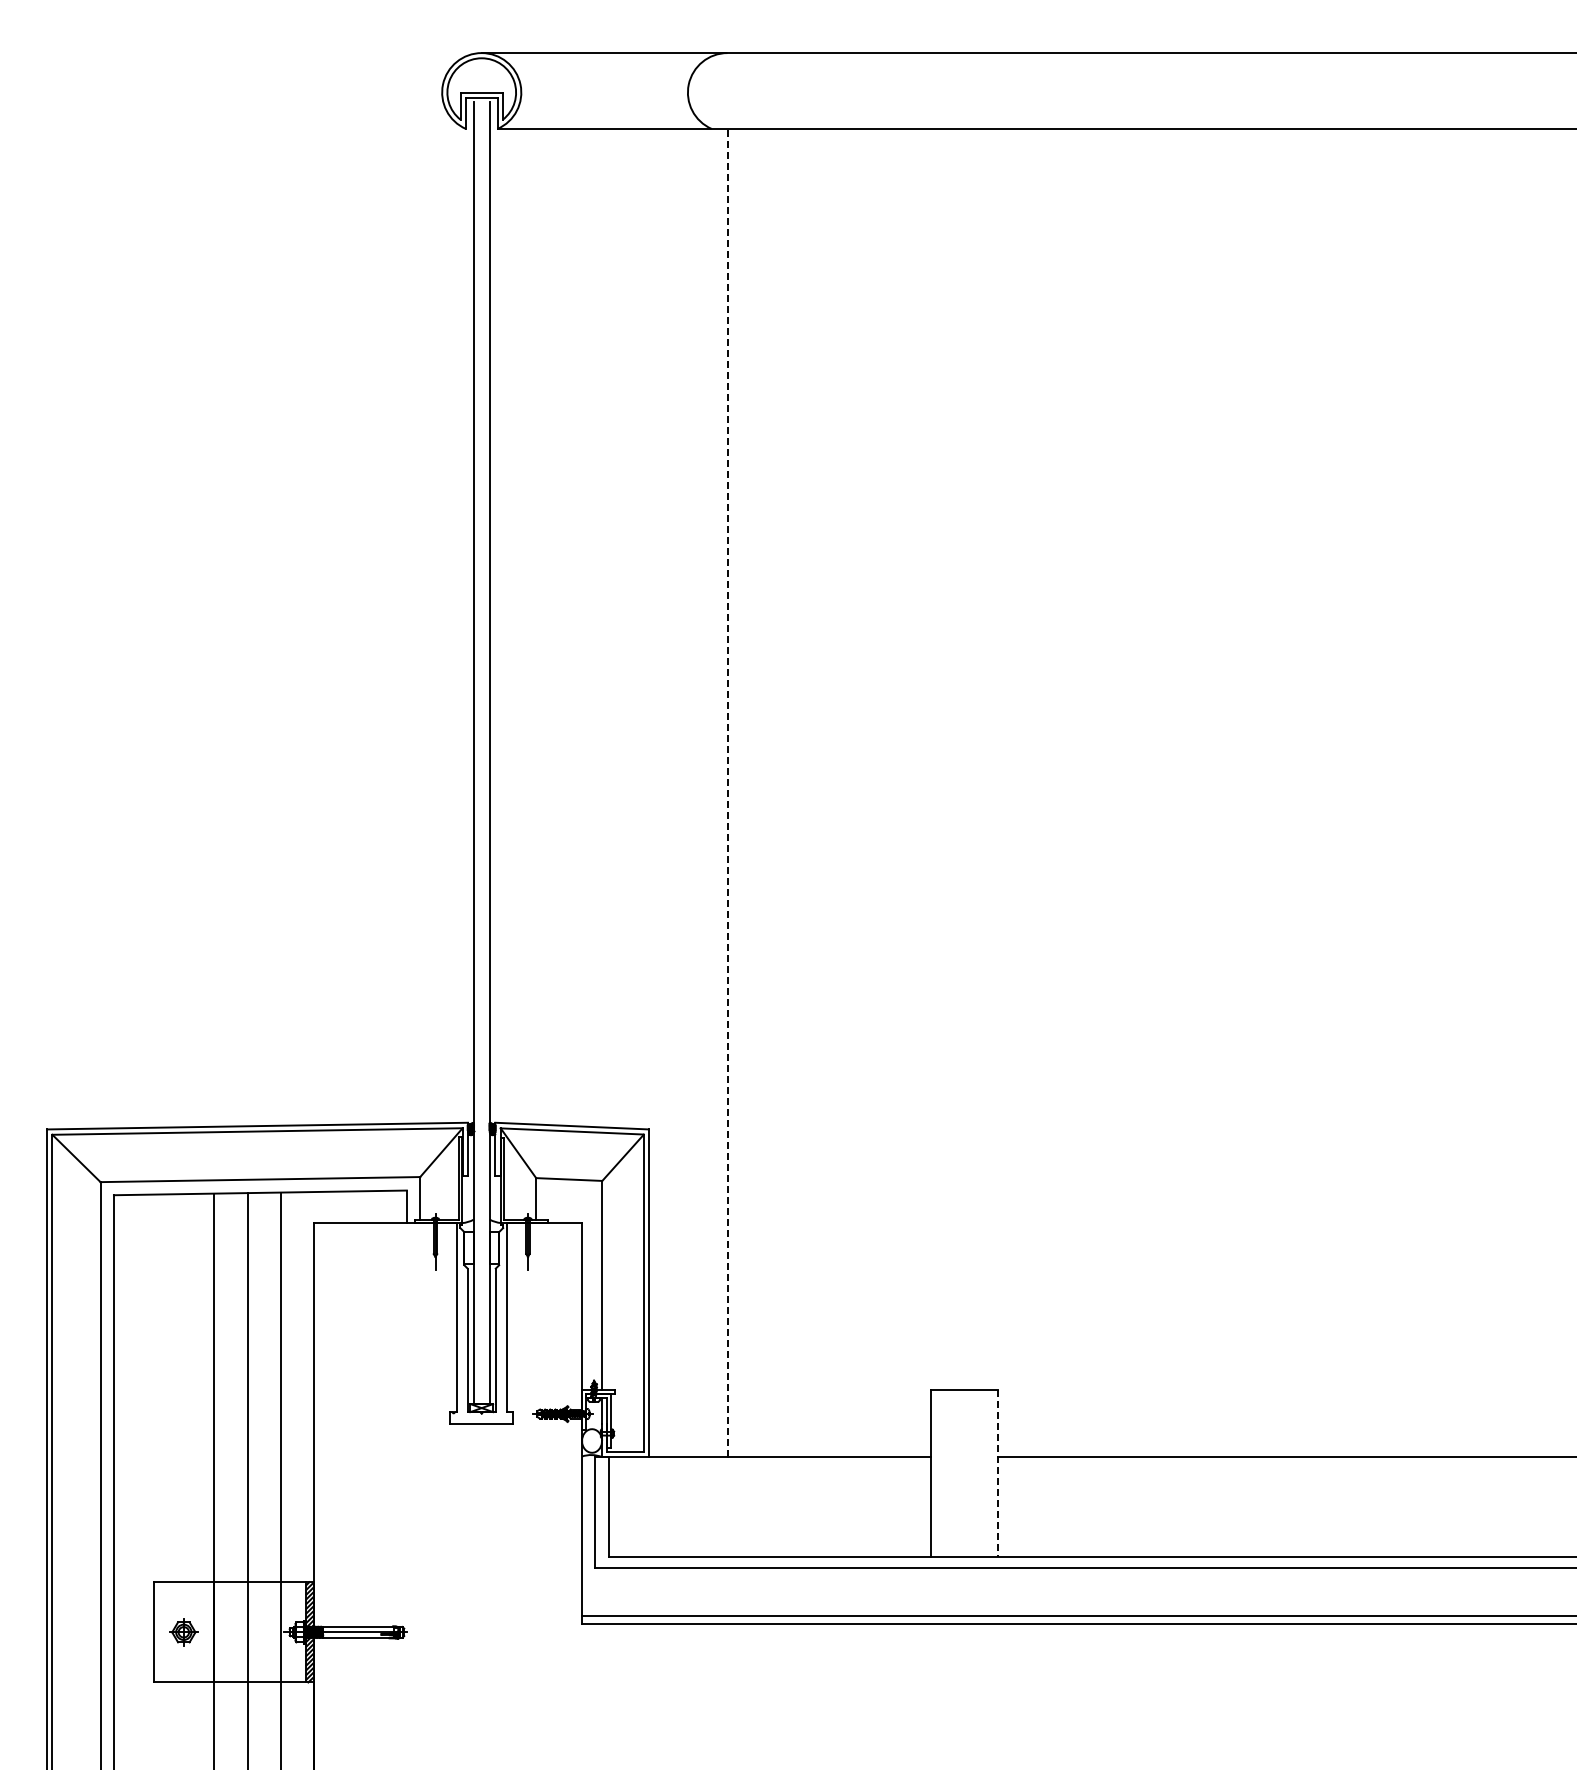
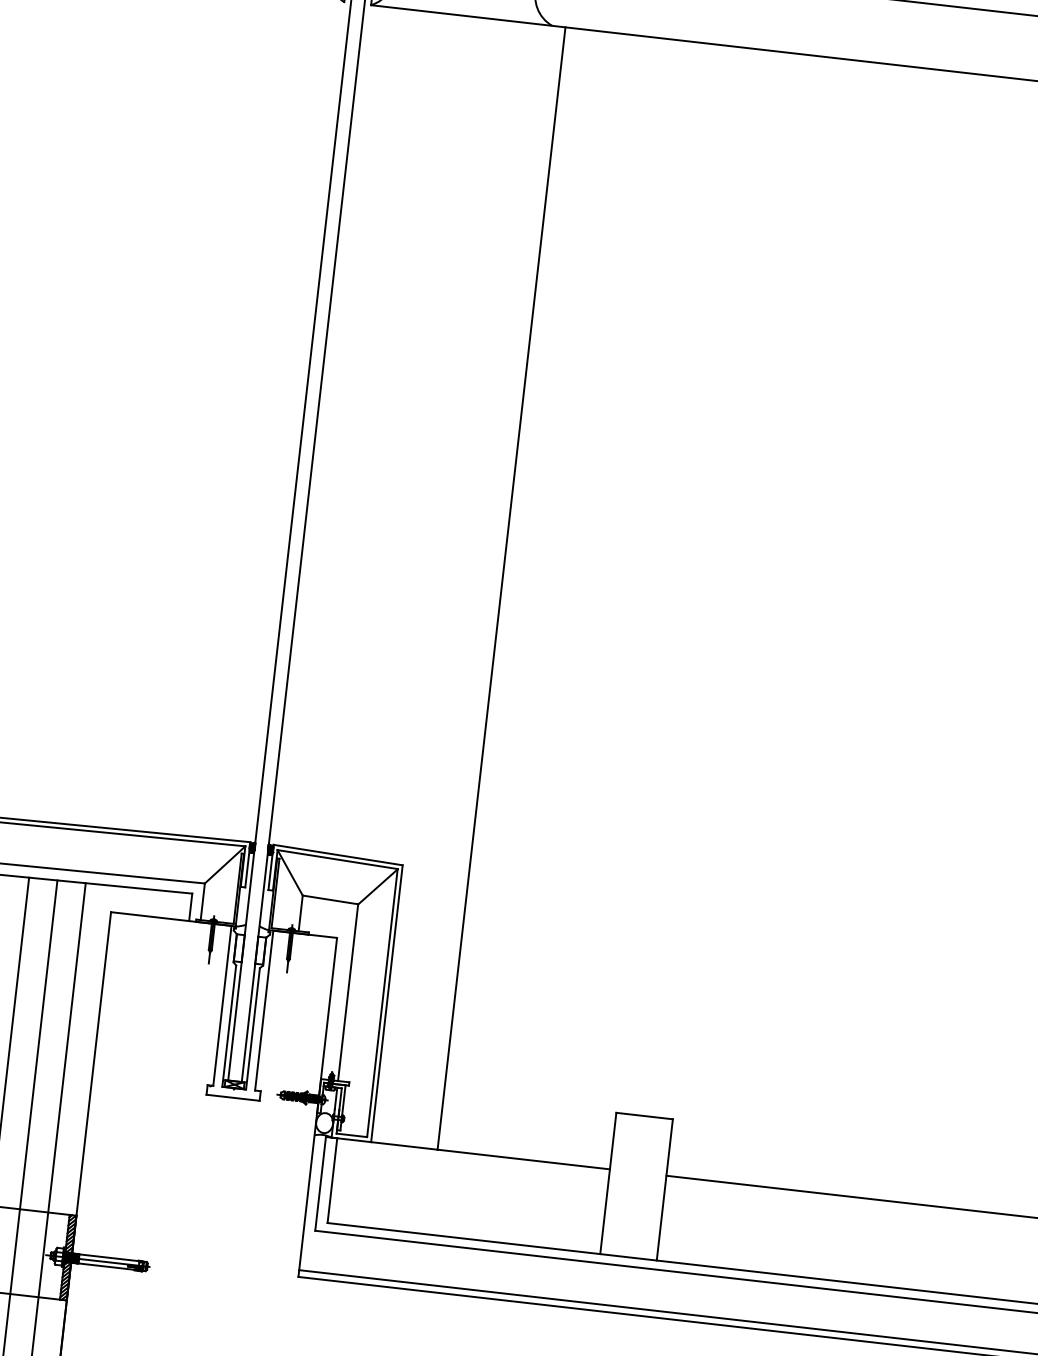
line: (727, 792) -> (501, 588), dashed -> solid
line: (998, 1473) -> (665, 1189), dashed -> solid

